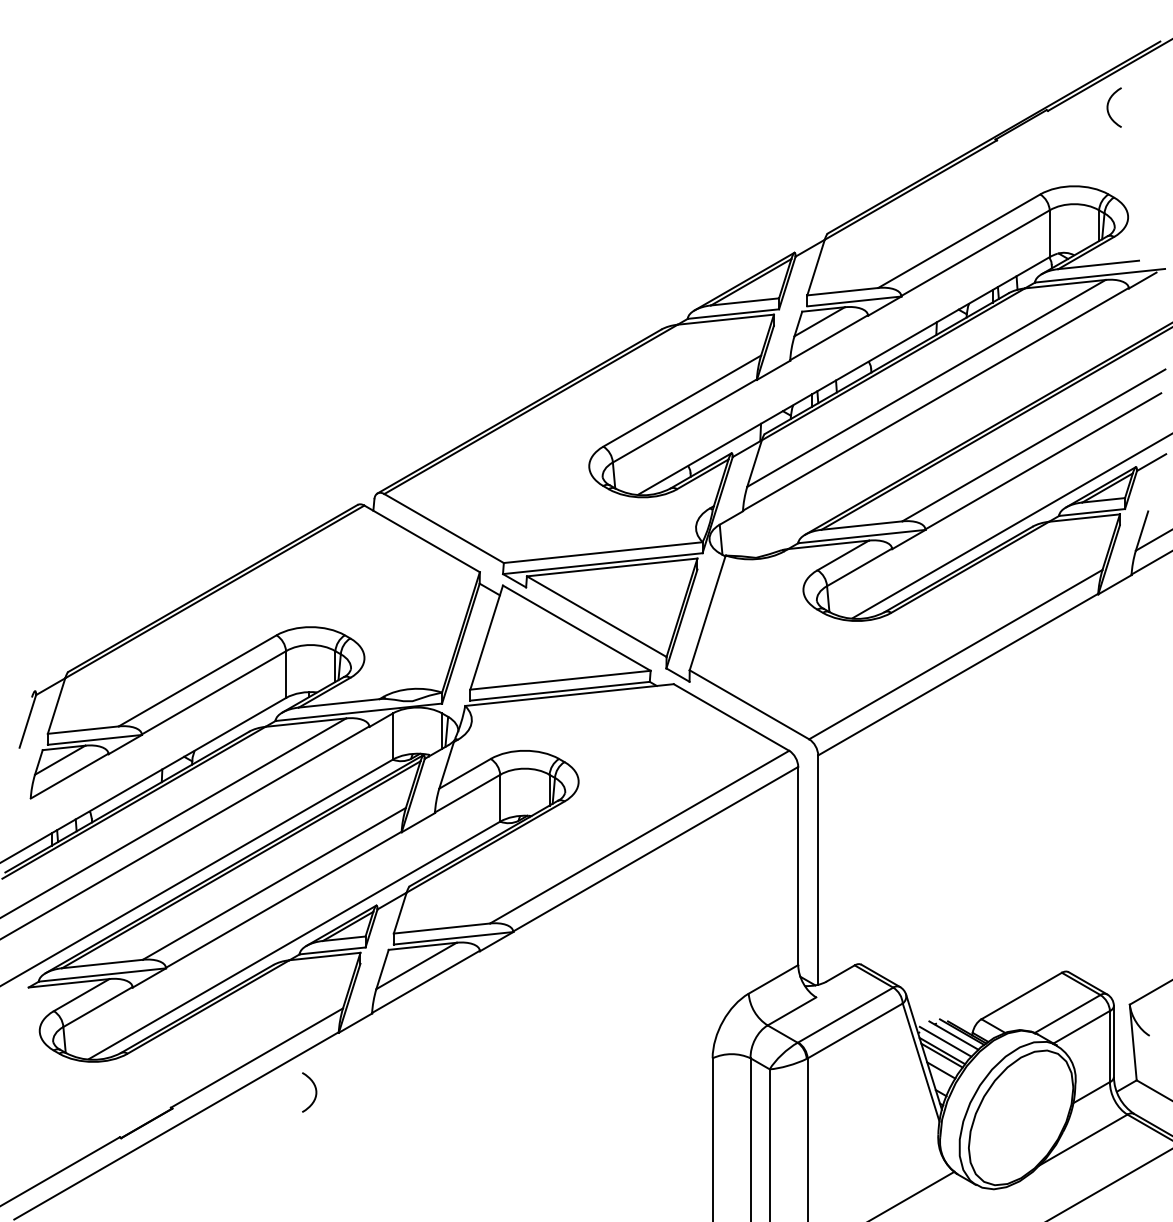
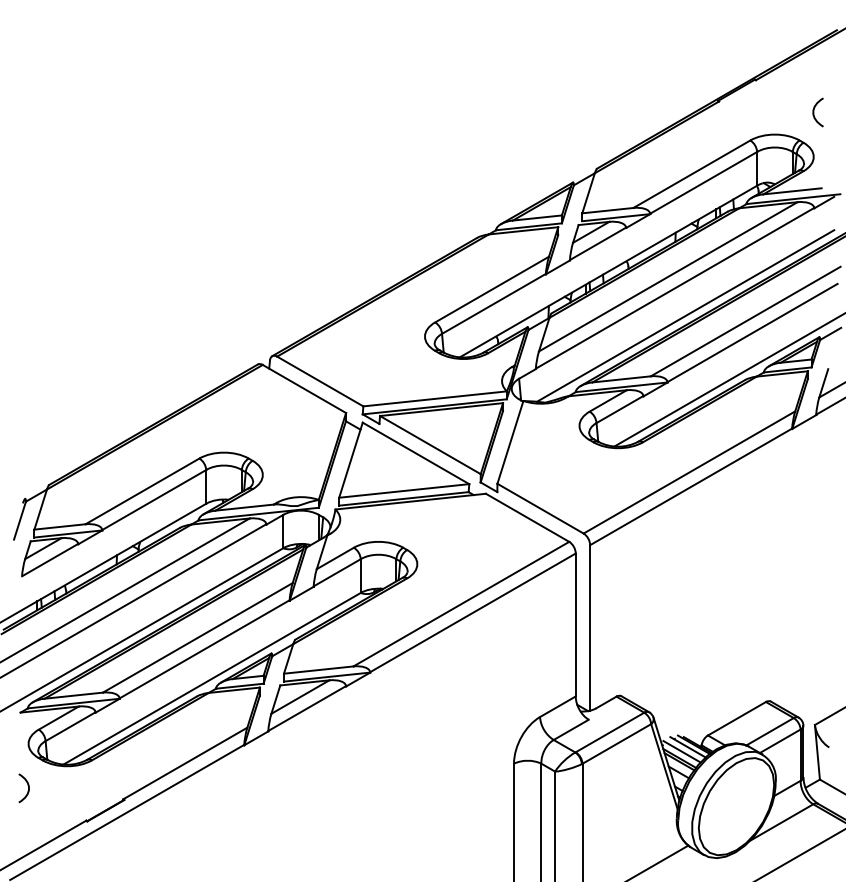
curve: (1108, 107) -> (813, 112), moved
line: (950, 437) -> (685, 315), added
curve: (315, 1092) -> (28, 788), moved

